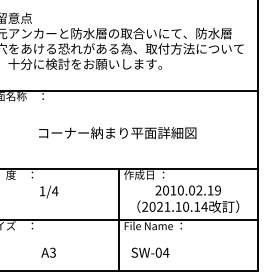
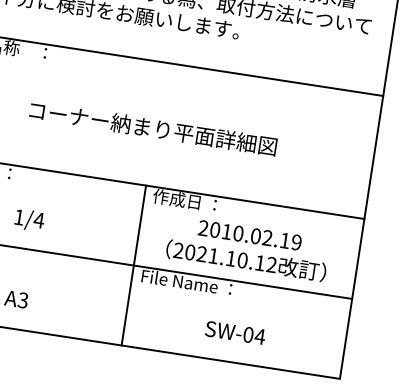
text: (49, 191) -> (30, 219), moved
text: (204, 206) -> (271, 264), 2021.10.14 -> 2021.10.12
text: (150, 252) -> (235, 332), moved

